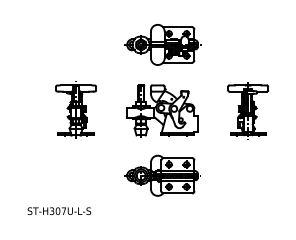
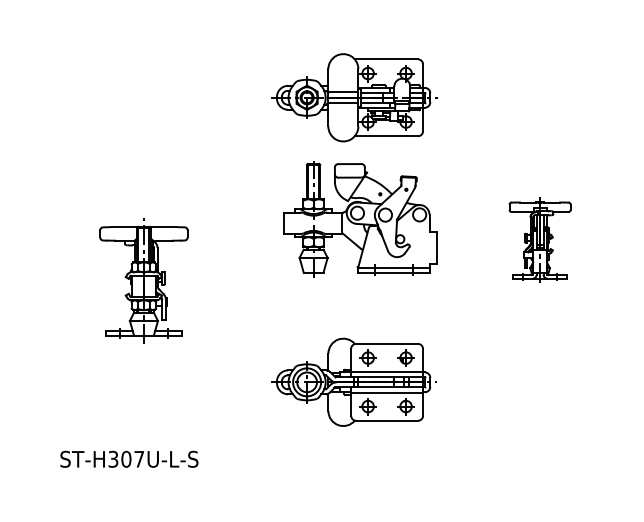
part: (75, 109) -> (142, 279), moved
part: (162, 110) -> (360, 218), moved
part: (248, 110) -> (540, 240), size x0.7

